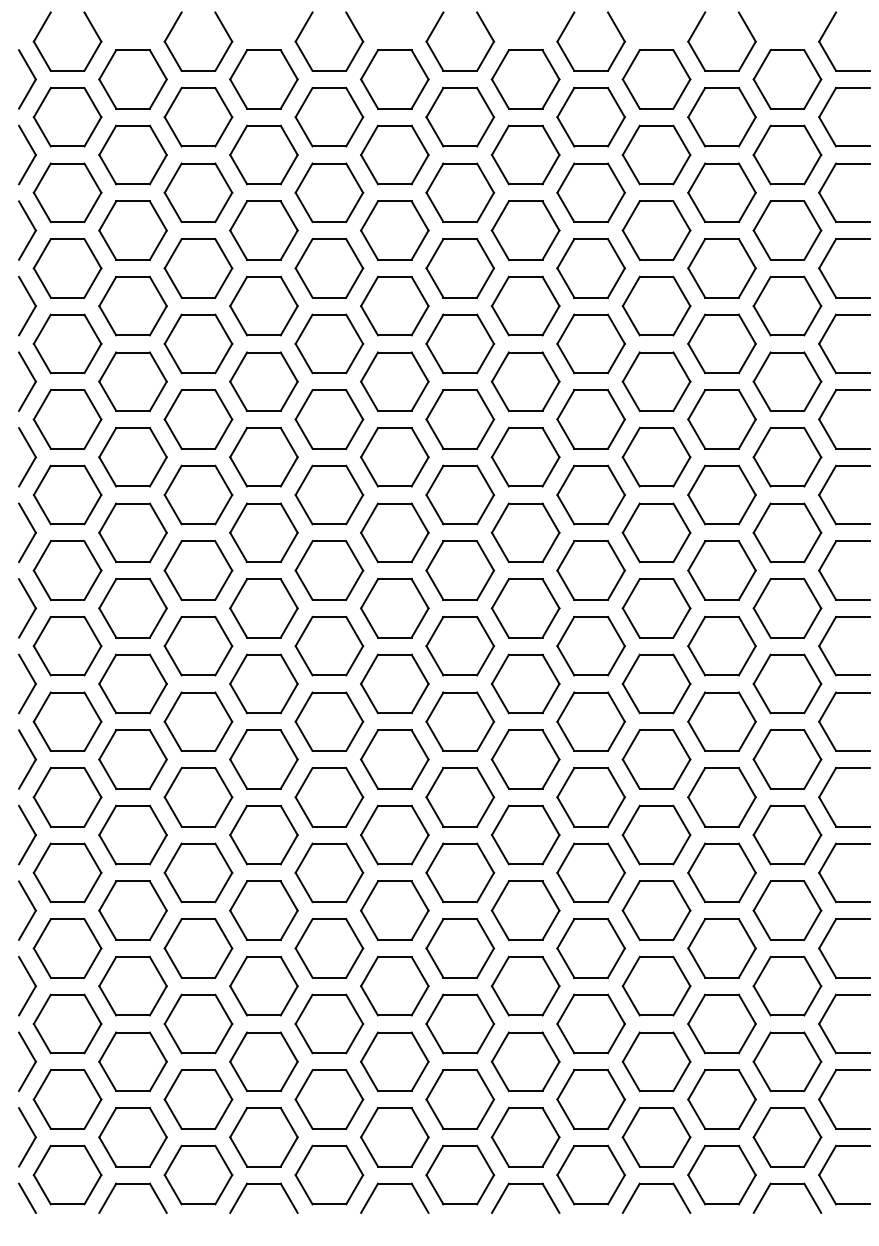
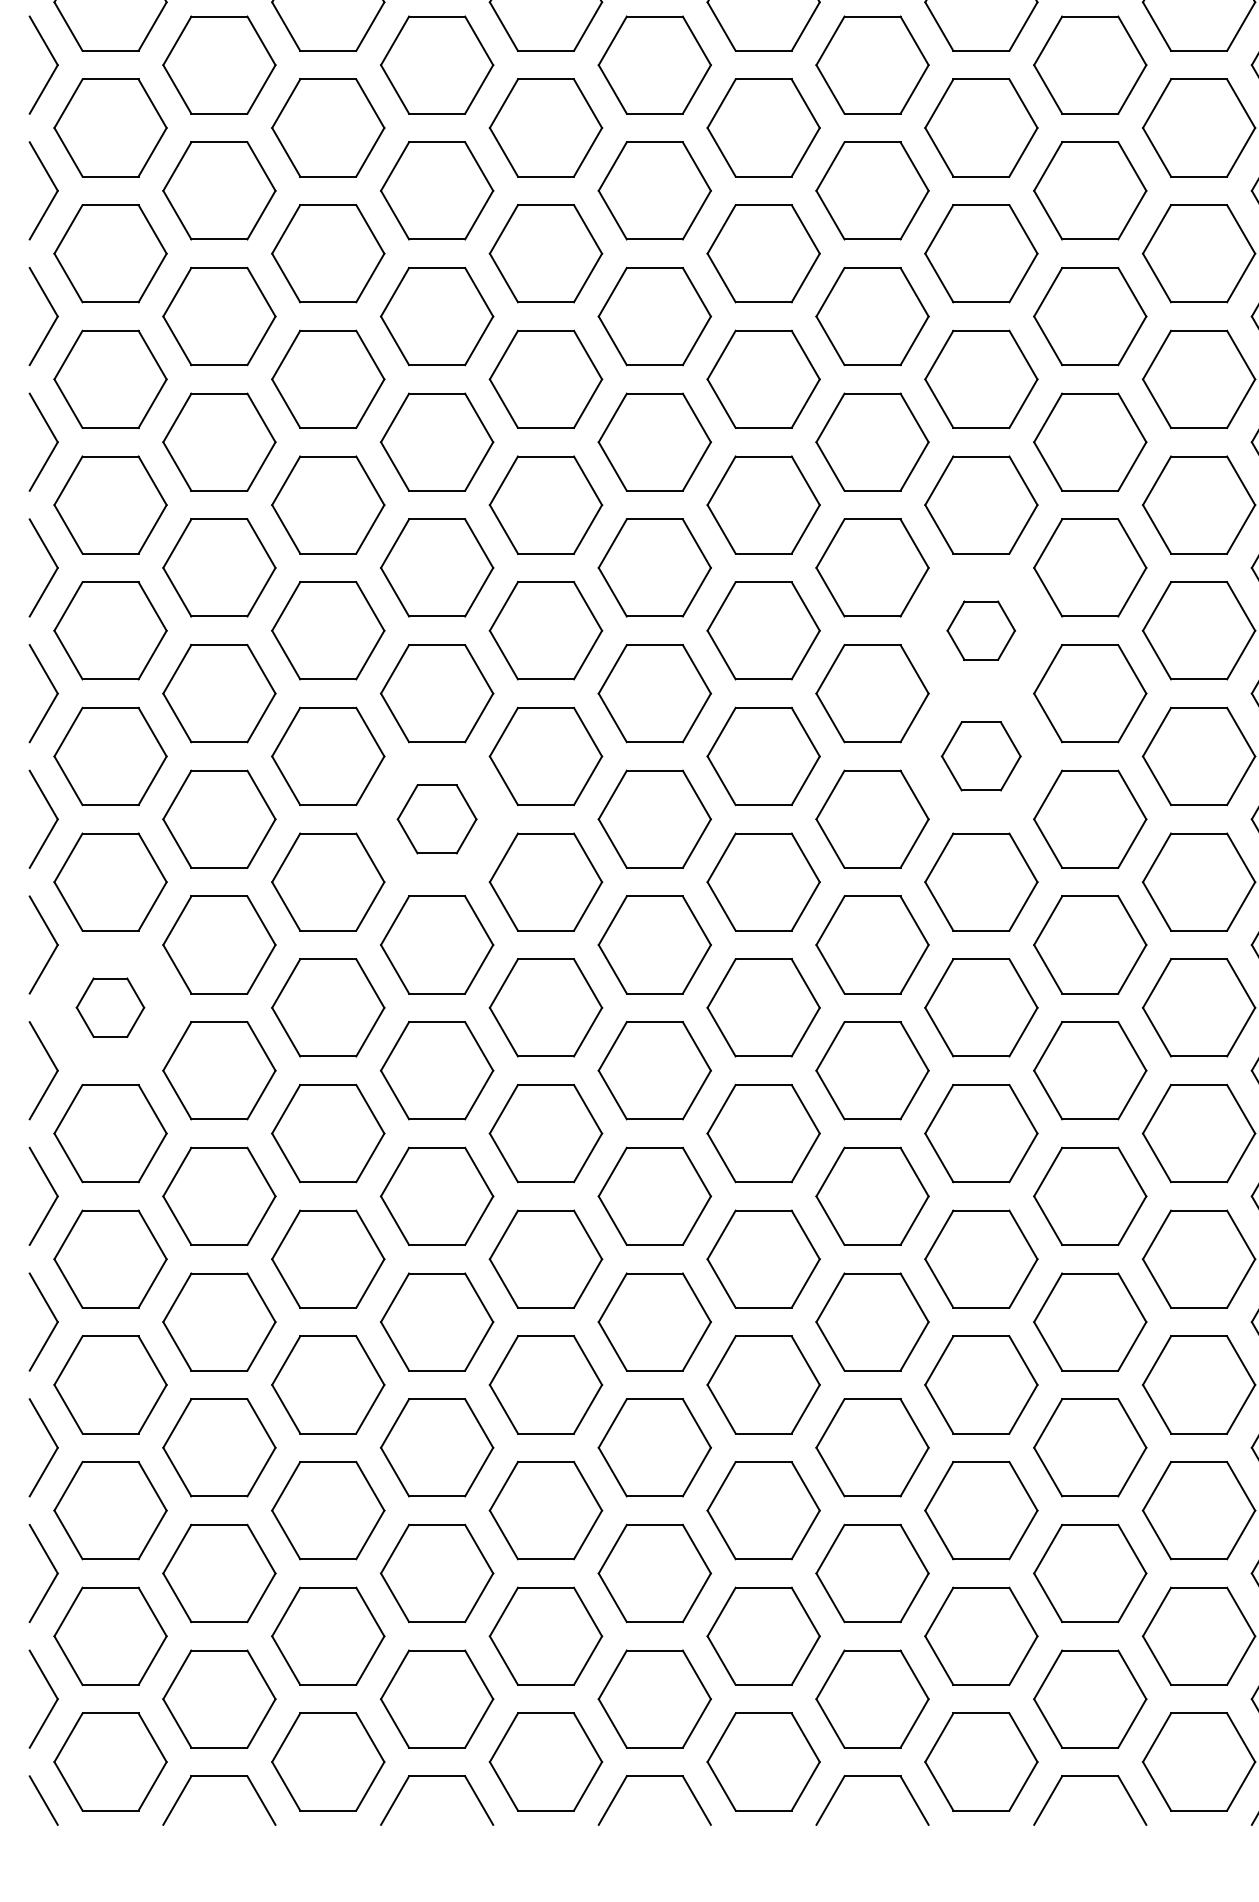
part: (590, 494) -> (980, 629), size x0.6
part: (590, 570) -> (980, 756), size x0.7
part: (263, 608) -> (436, 819), size x0.7
part: (67, 721) -> (110, 1007), size x0.6

